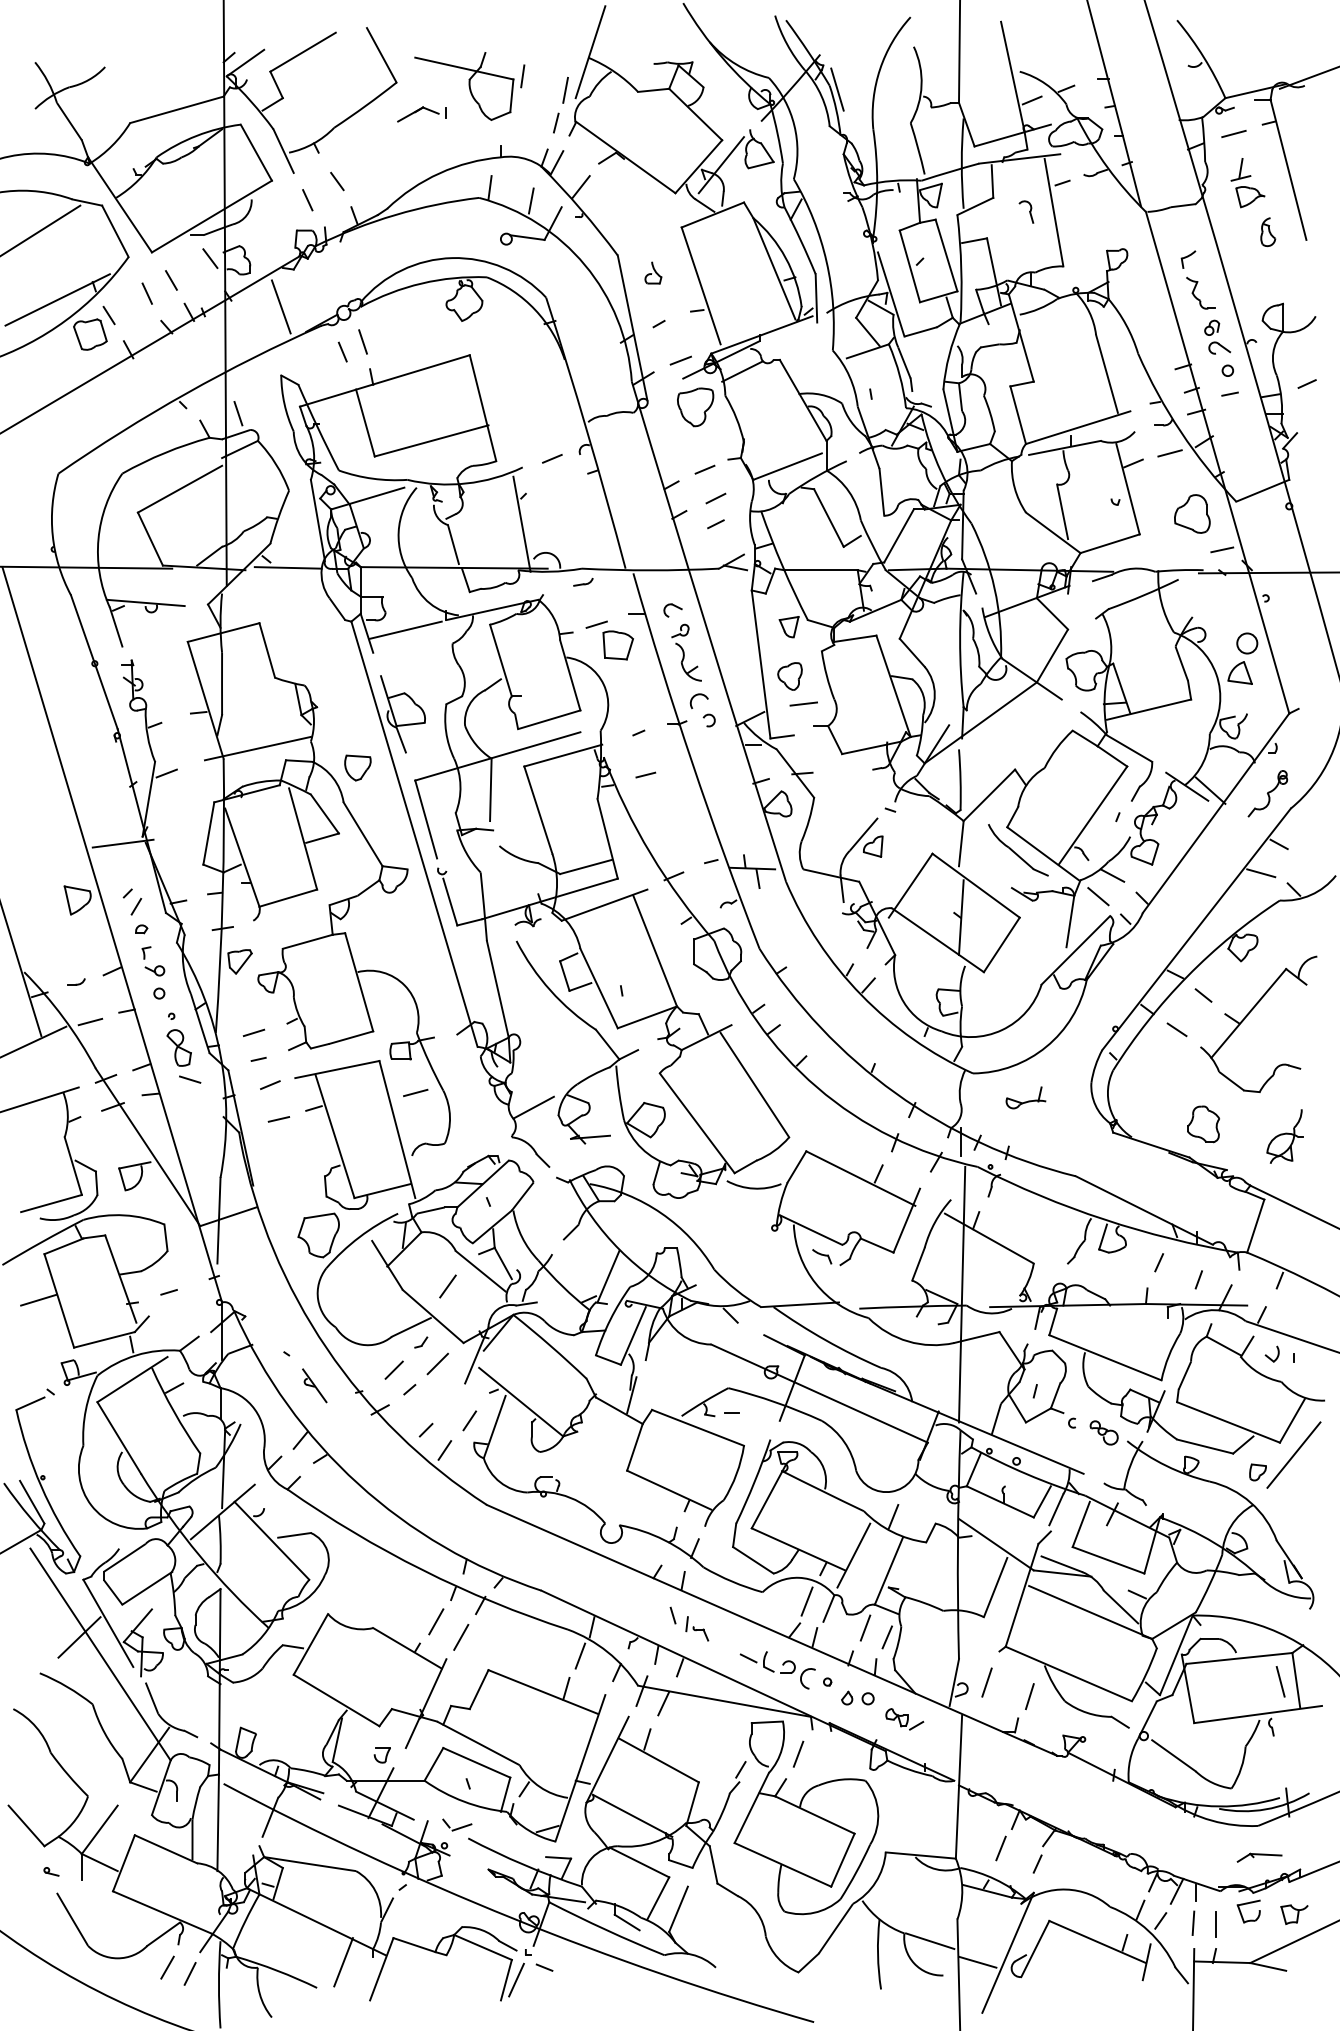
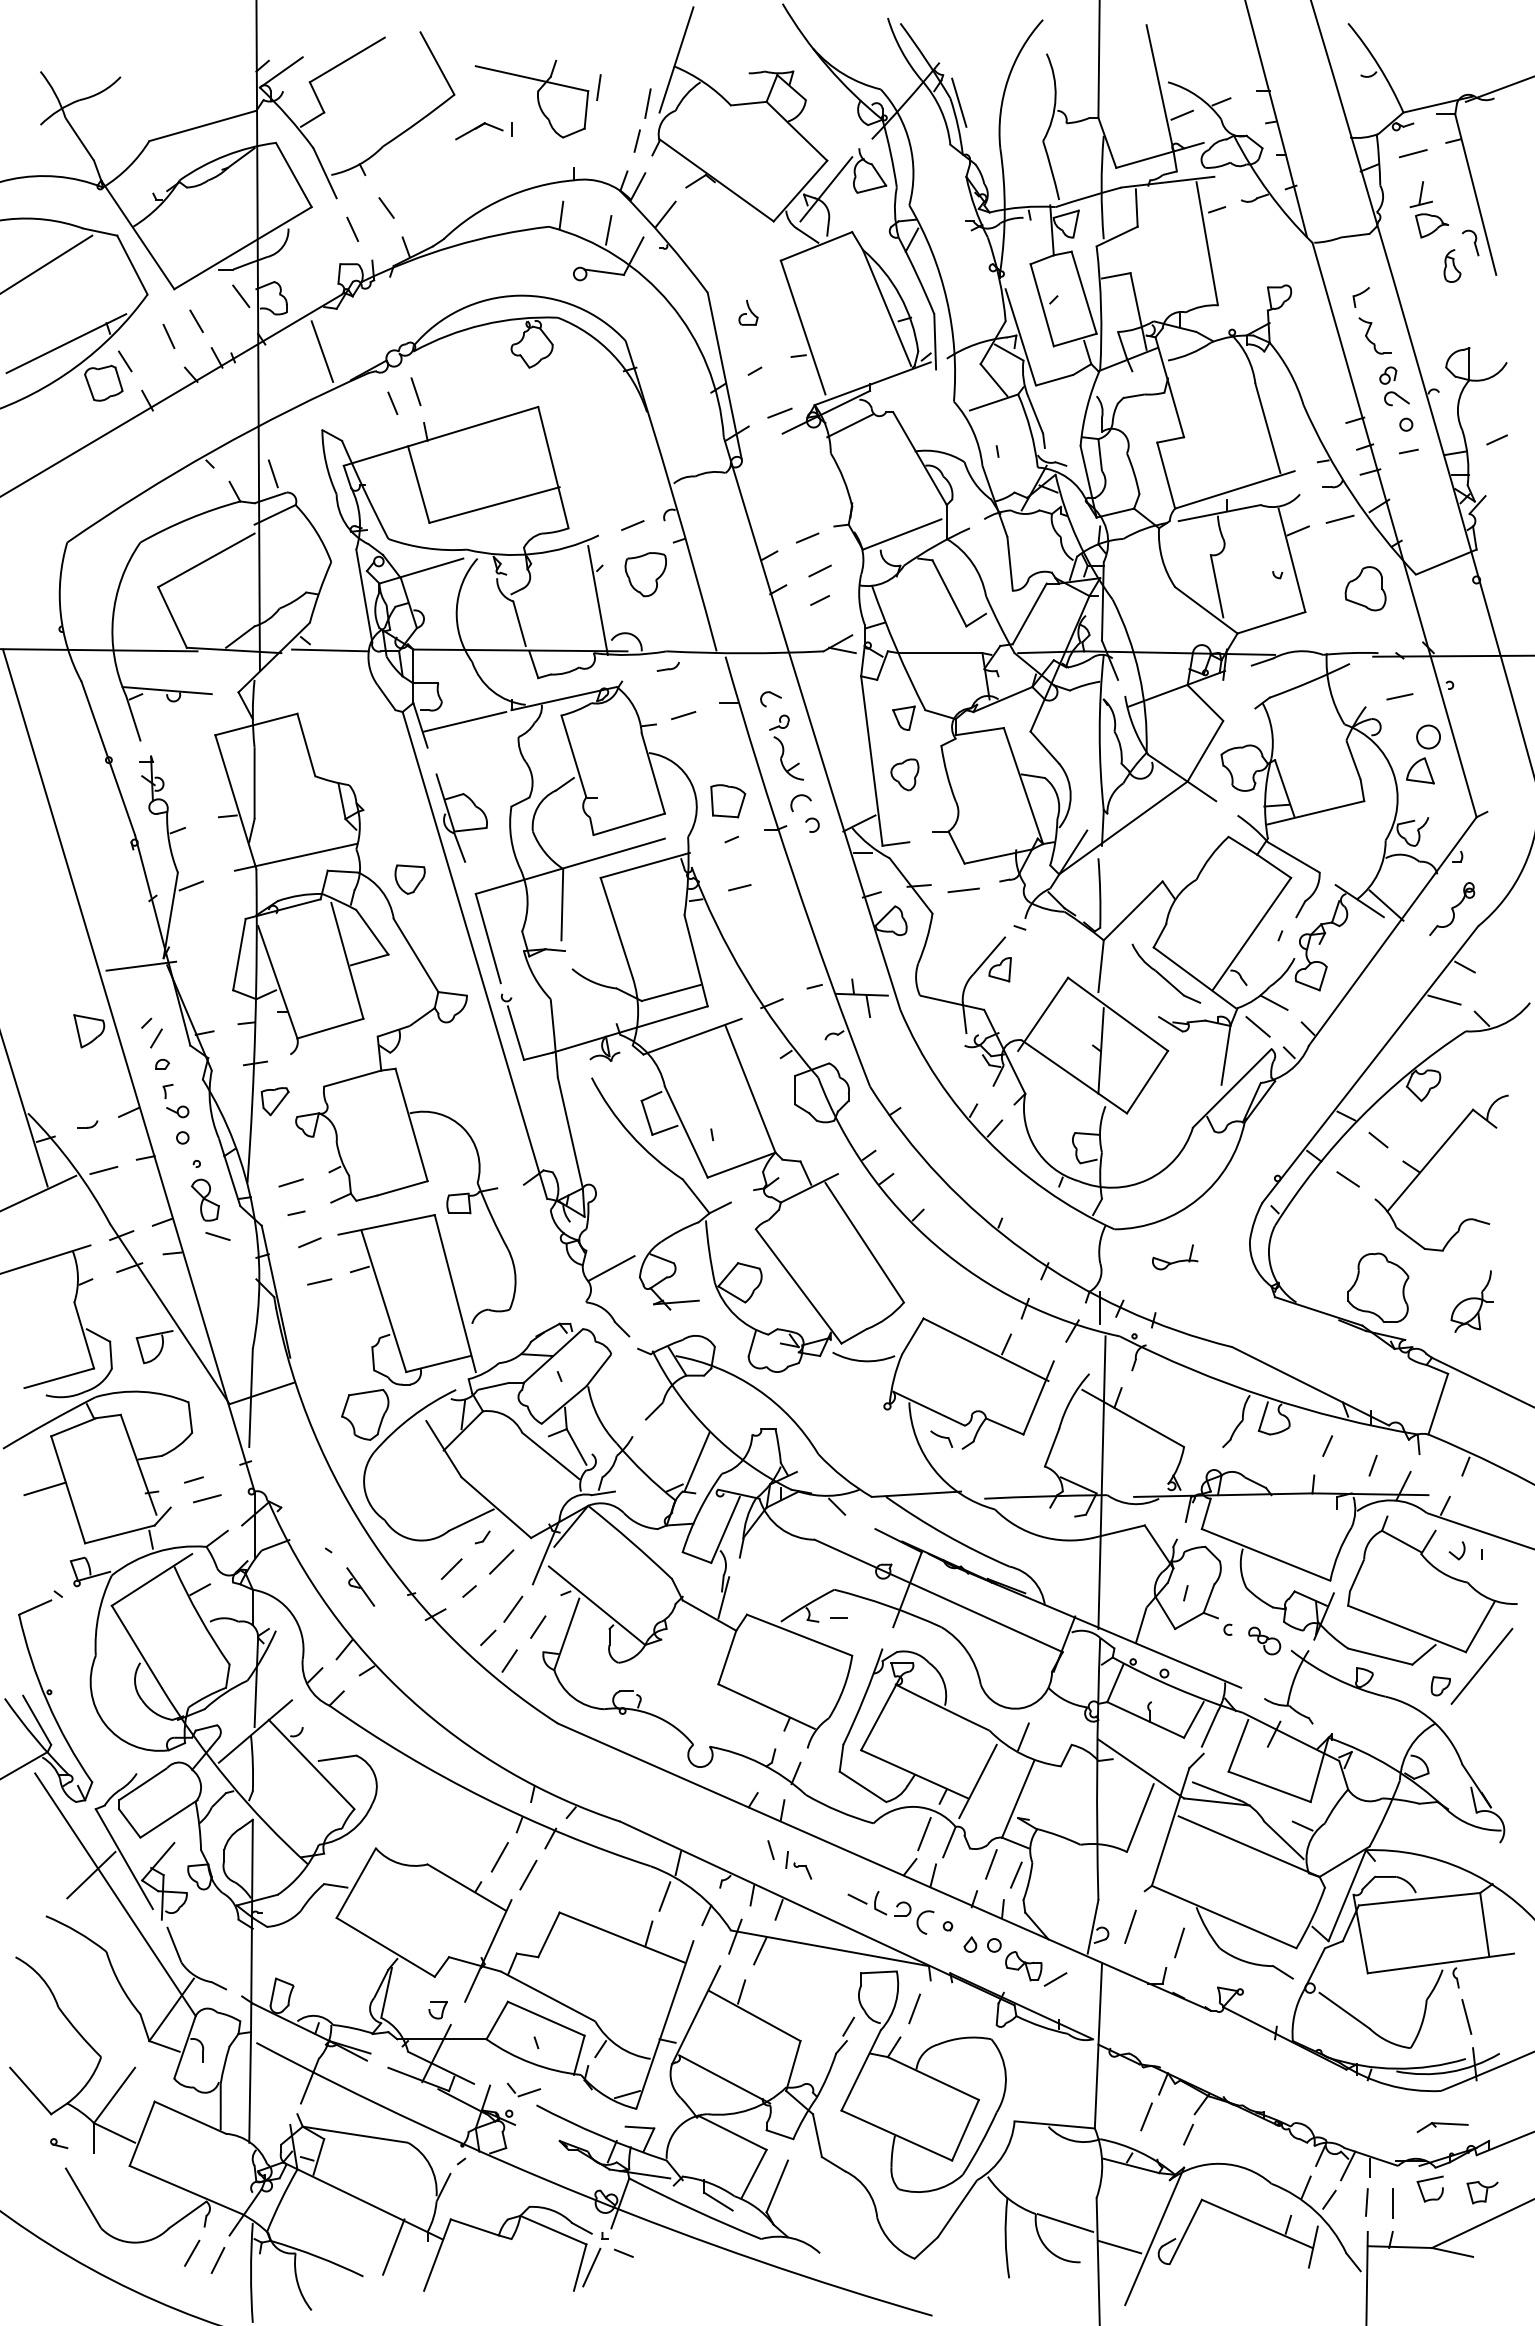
part: (1026, 211) -> (1470, 242), moved
part: (695, 407) -> (645, 574), moved
line: (1221, 549) -> (1399, 696), moved
part: (618, 645) -> (728, 801), moved
line: (803, 704) -> (963, 890), moved
line: (415, 1092) -> (207, 1498), moved
part: (1203, 1124) -> (1378, 1287), size x1.67
line: (448, 1285) -> (513, 1608), moved
line: (1280, 1681) -> (1466, 2016), moved
part: (904, 1718) -> (1036, 1968), size x1.43

